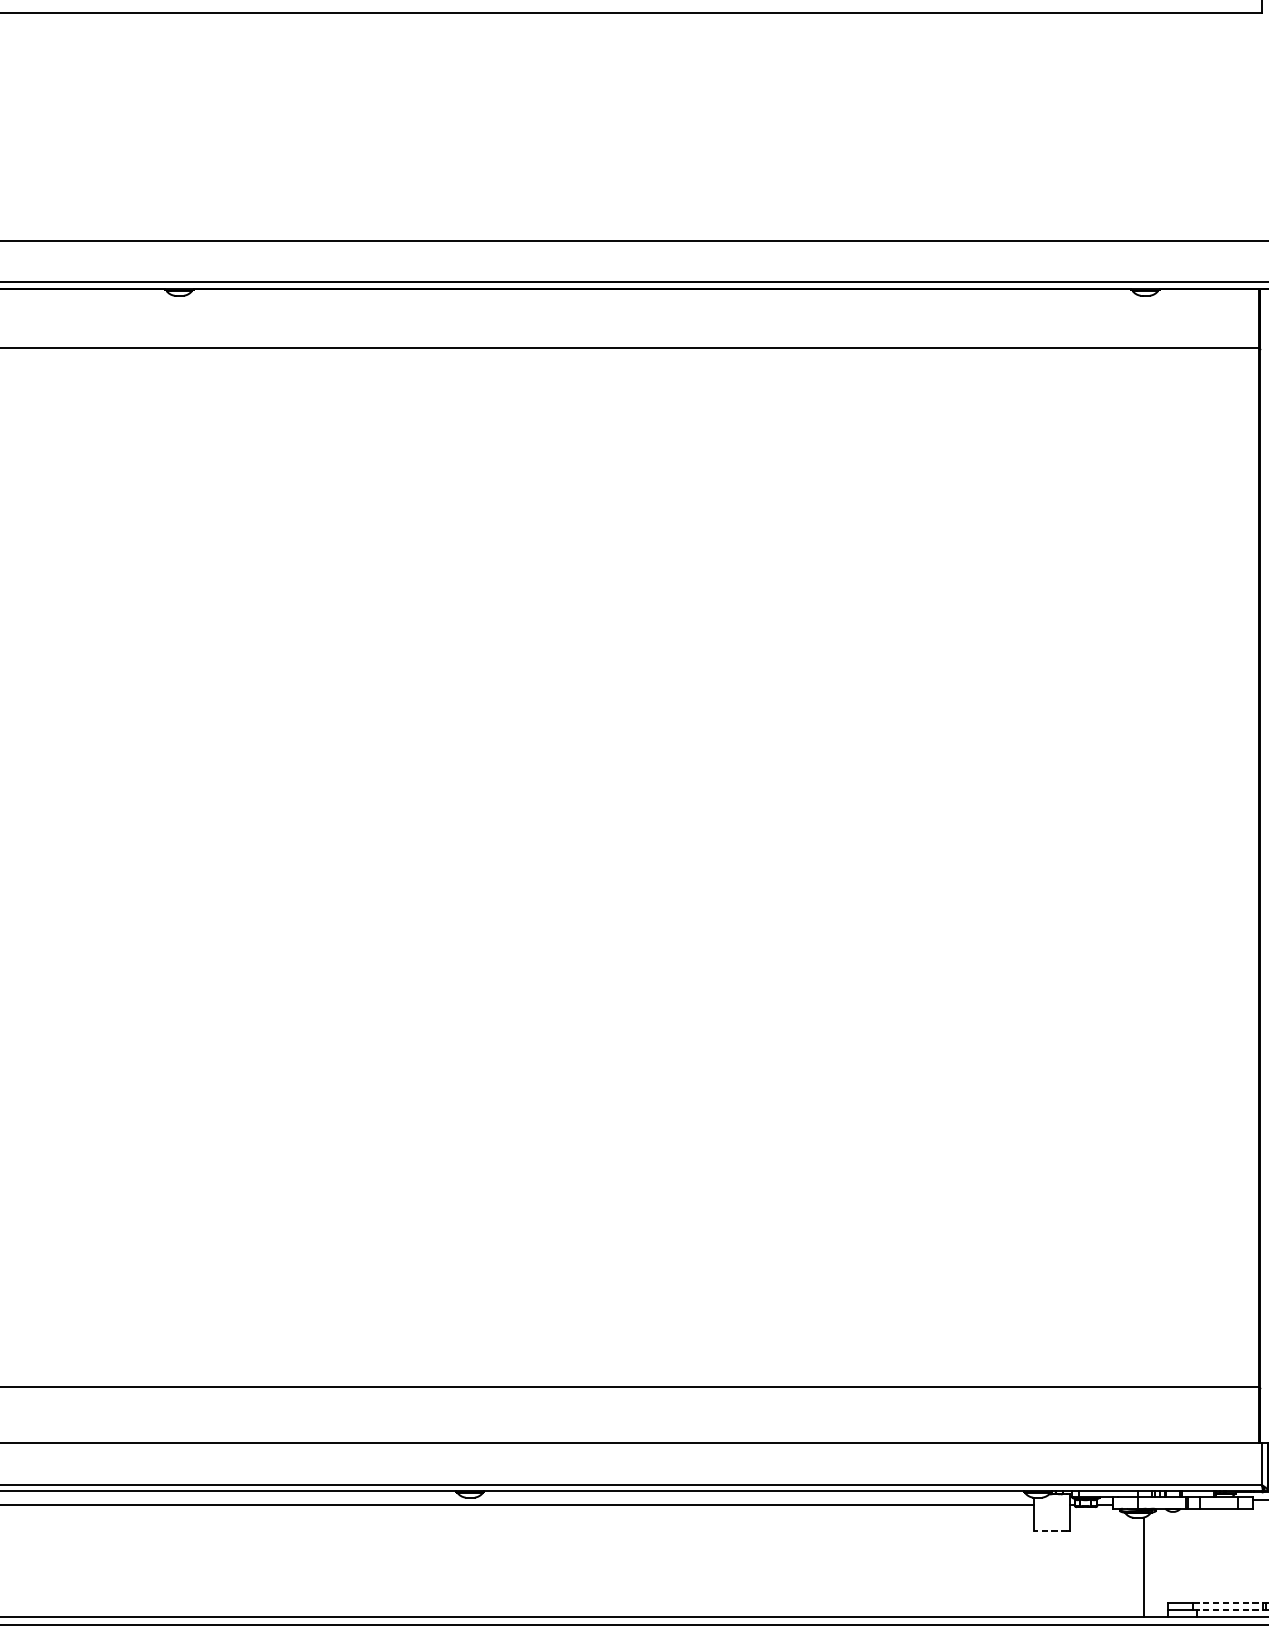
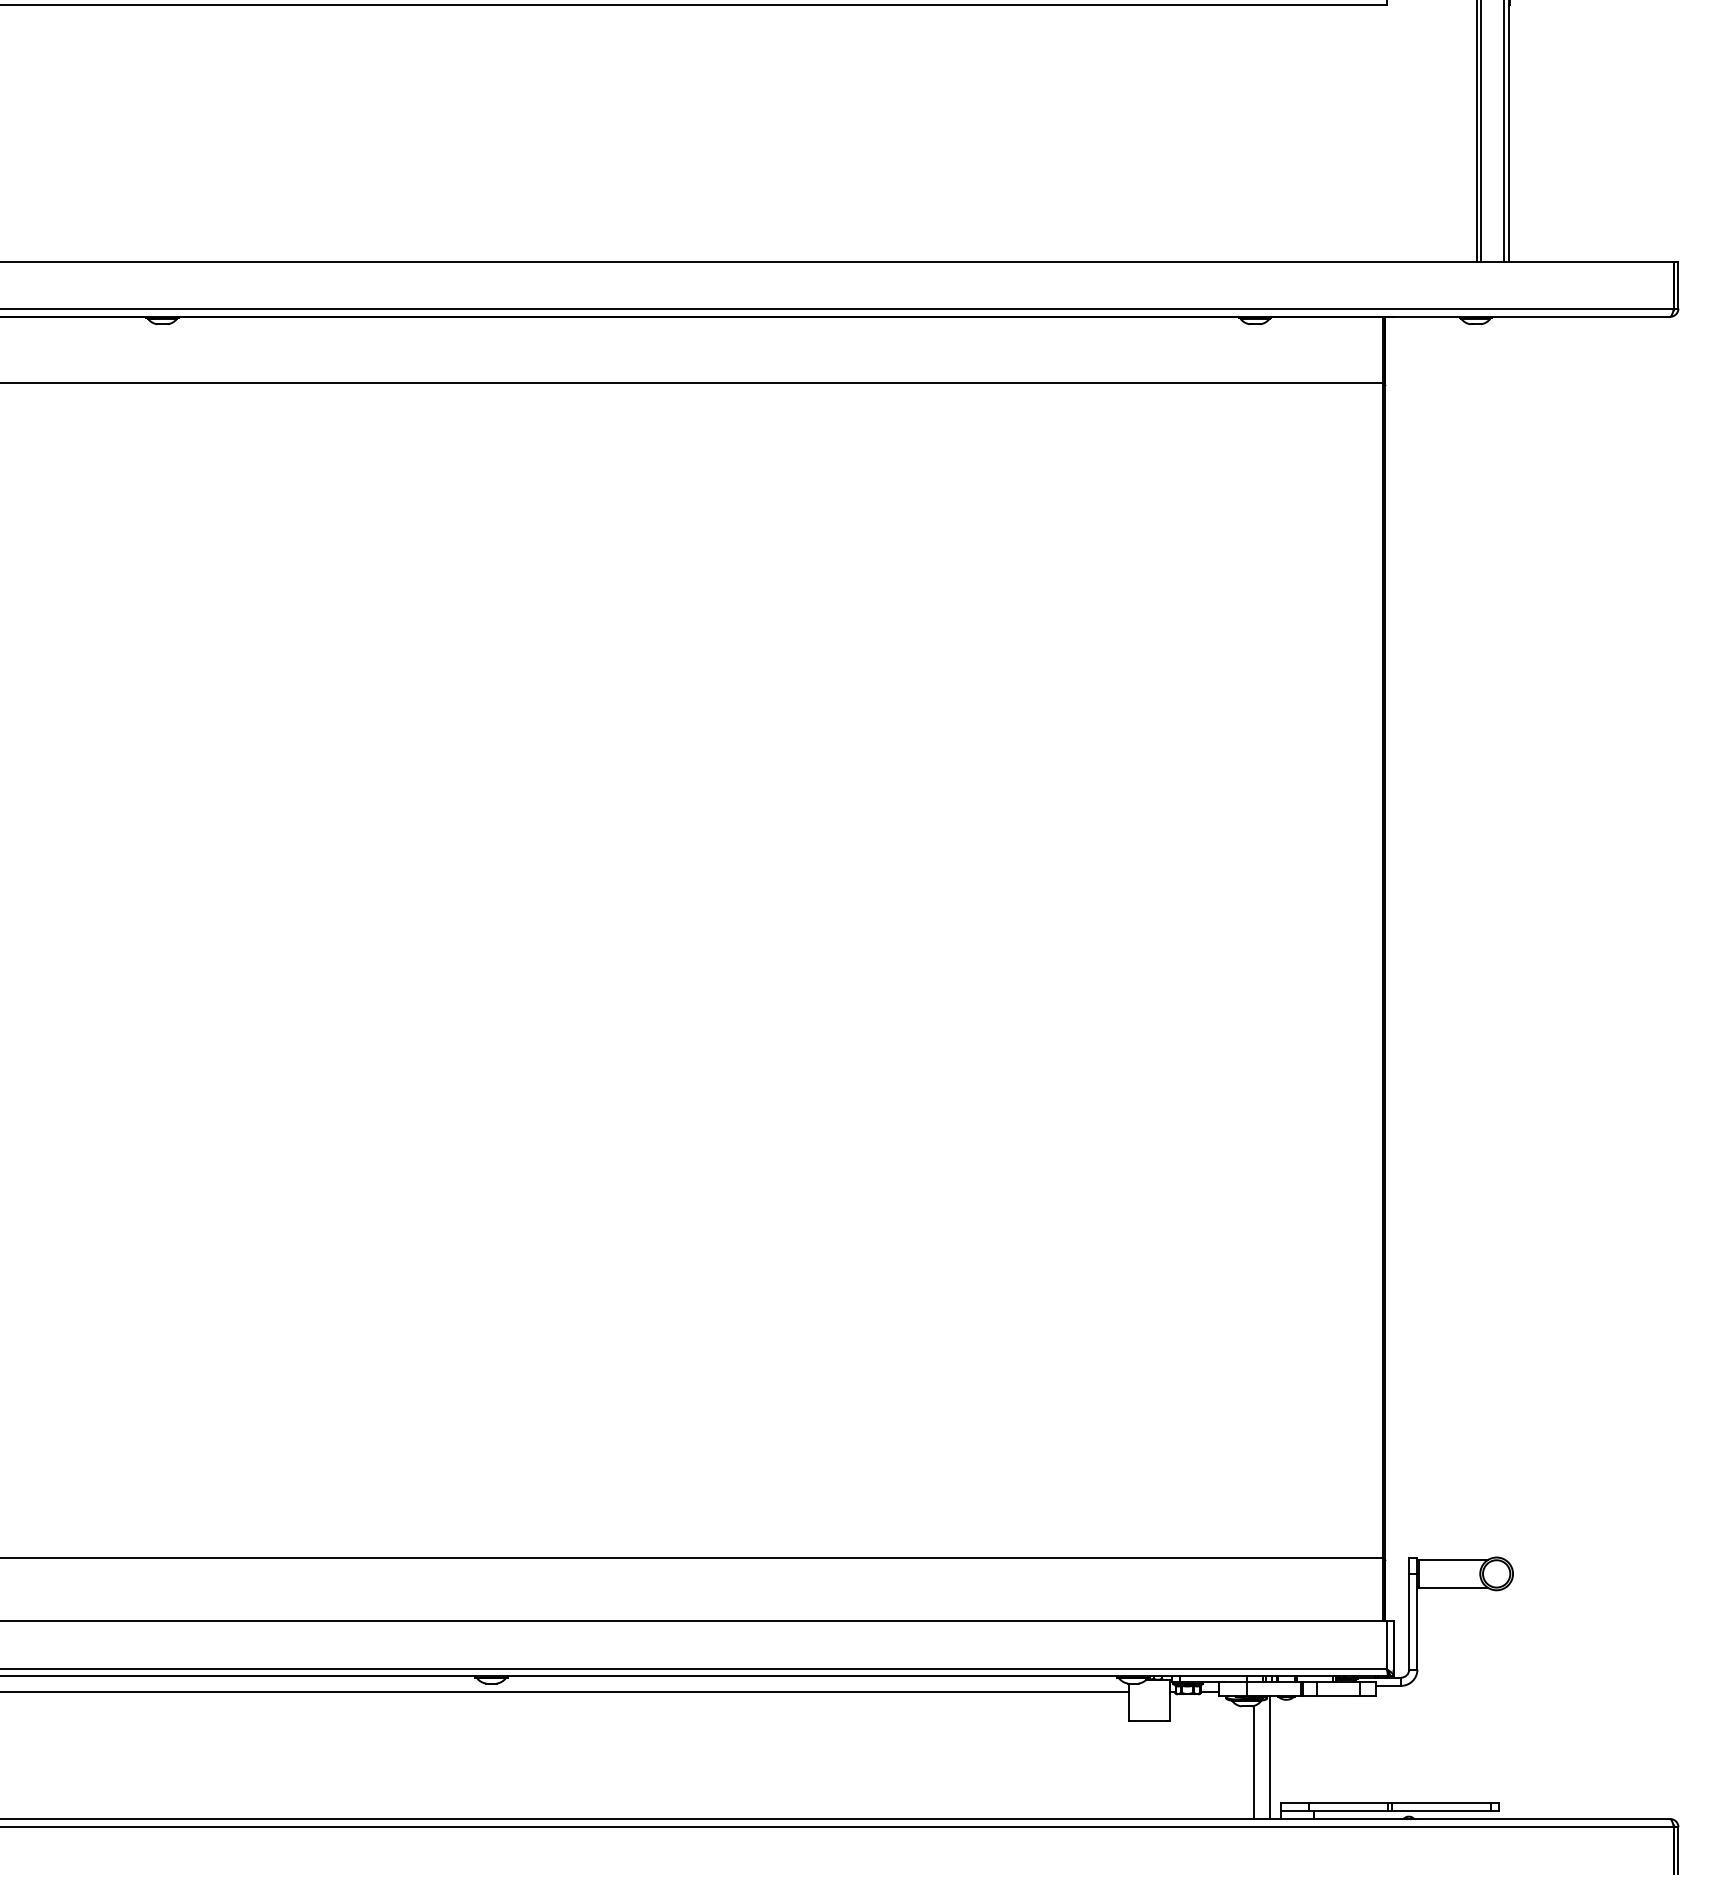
line: (1051, 1530) -> (1148, 1720), dashed -> solid
line: (1159, 1563) -> (1270, 1757), added
line: (1228, 1602) -> (1349, 1802), dashed -> solid
line: (1228, 1609) -> (1349, 1810), dashed -> solid

